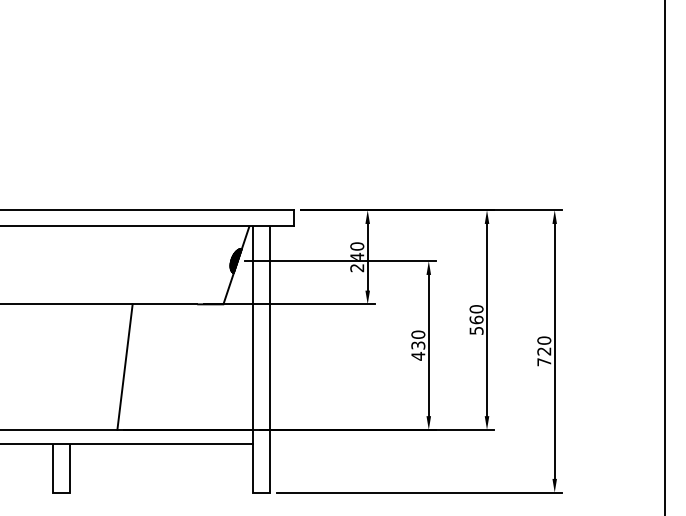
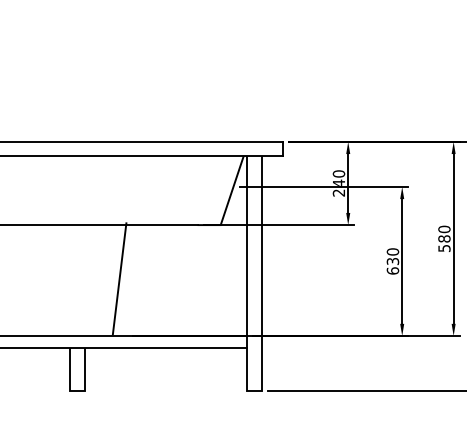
hatch: (235, 260) -> (231, 186), removed
text: (476, 319) -> (444, 238), 560 -> 580
text: (418, 355) -> (393, 270), 430 -> 630
line: (124, 366) -> (119, 278), moved

